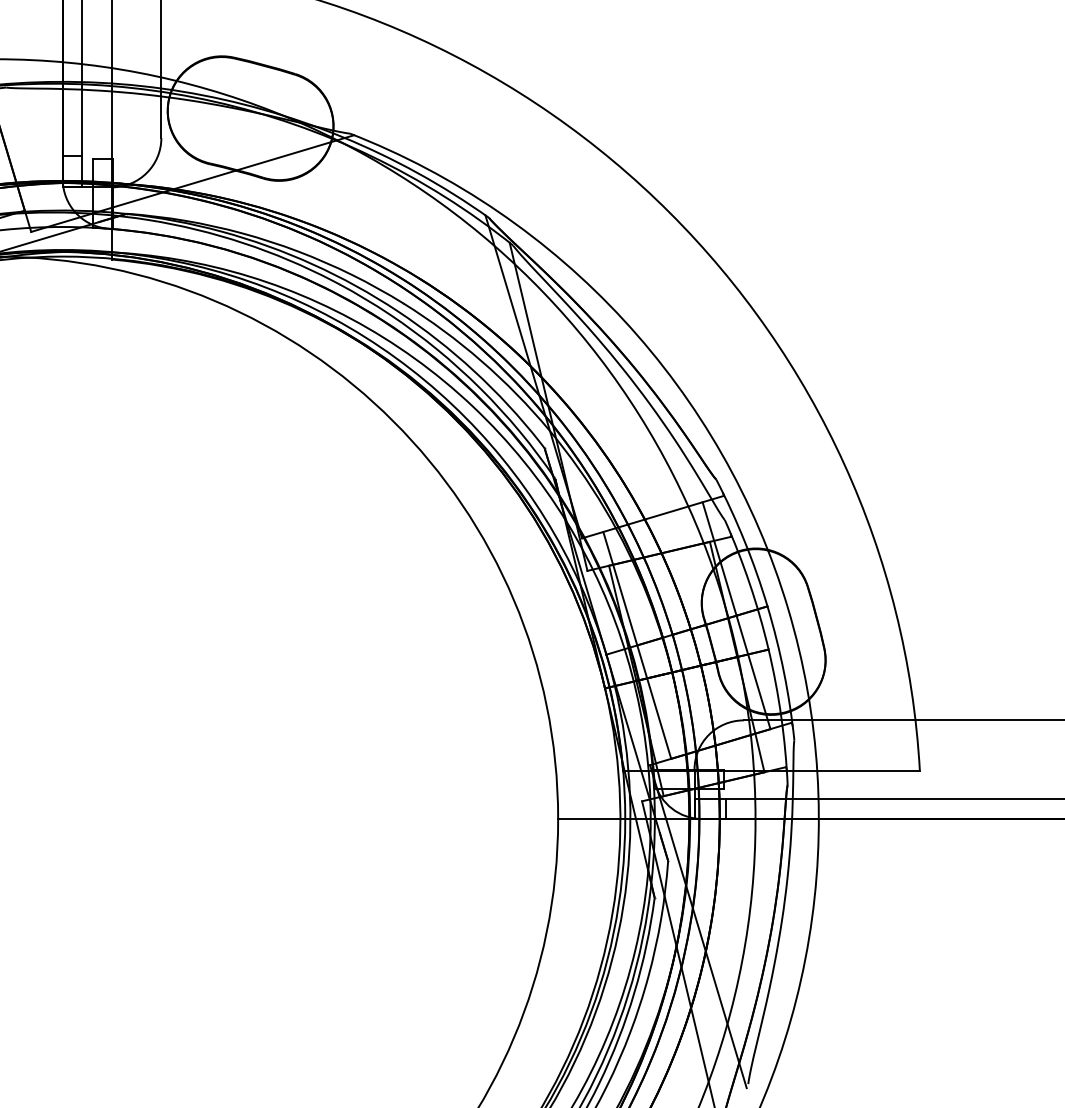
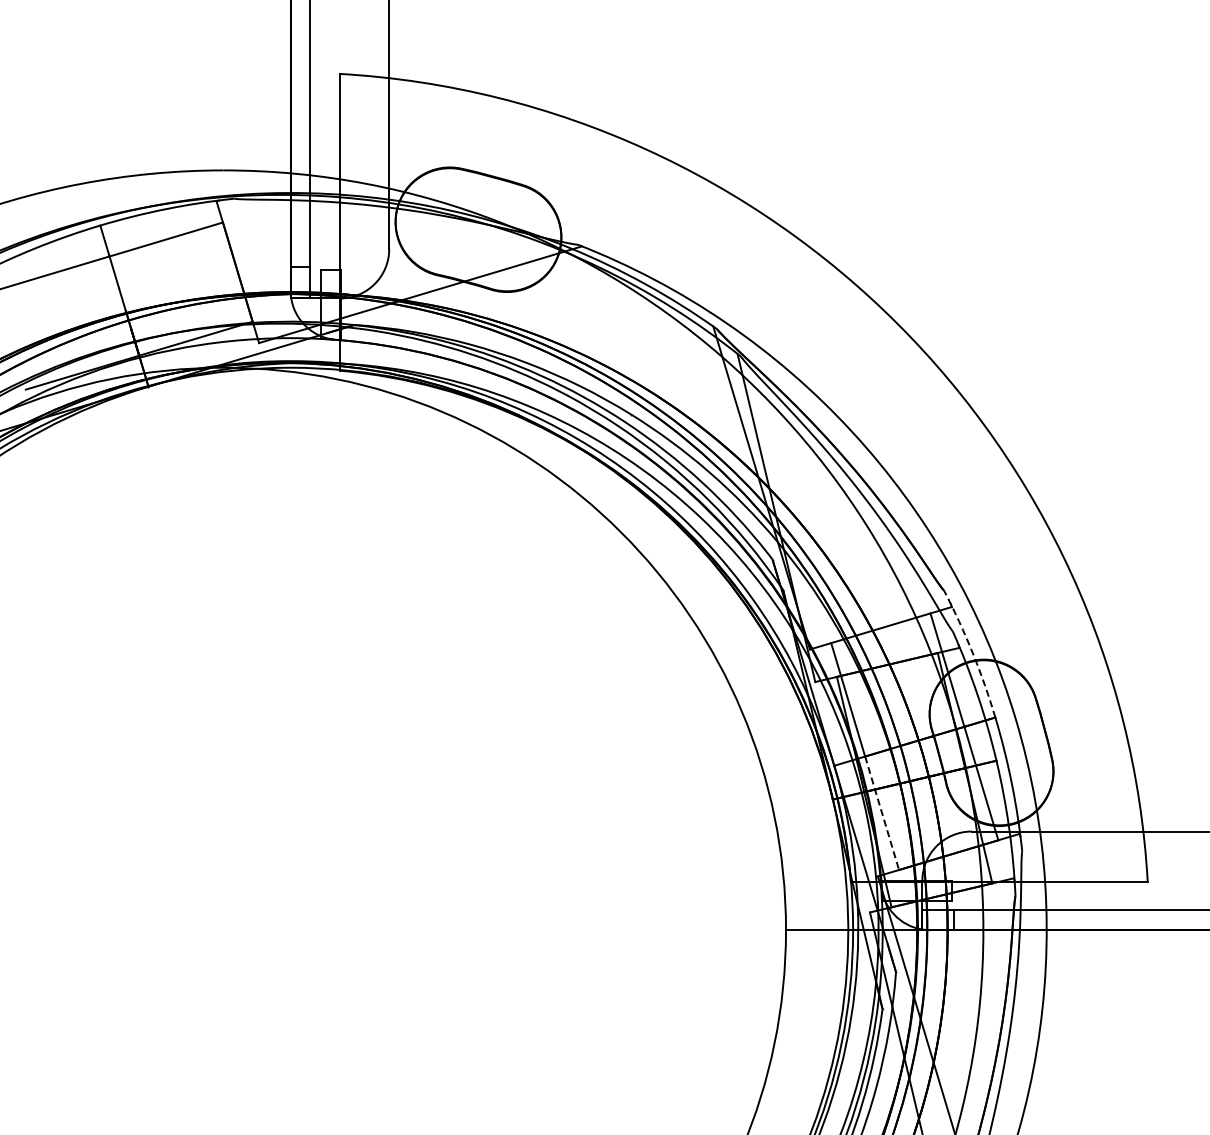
arc: (744, 541) -> (972, 652), solid -> dashed
line: (654, 702) -> (882, 813), solid -> dashed

